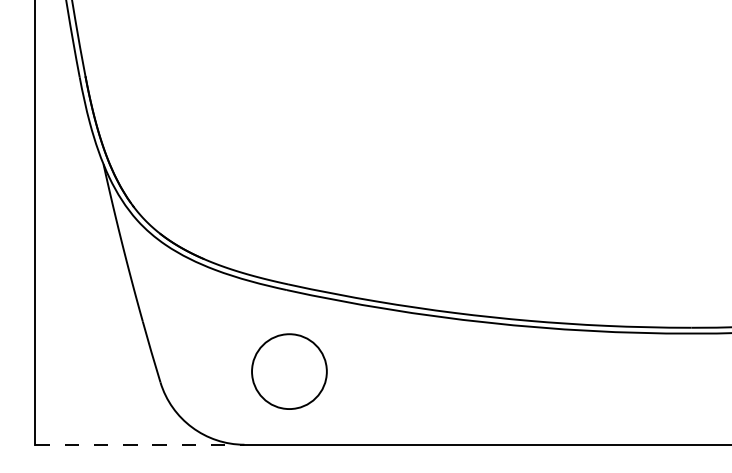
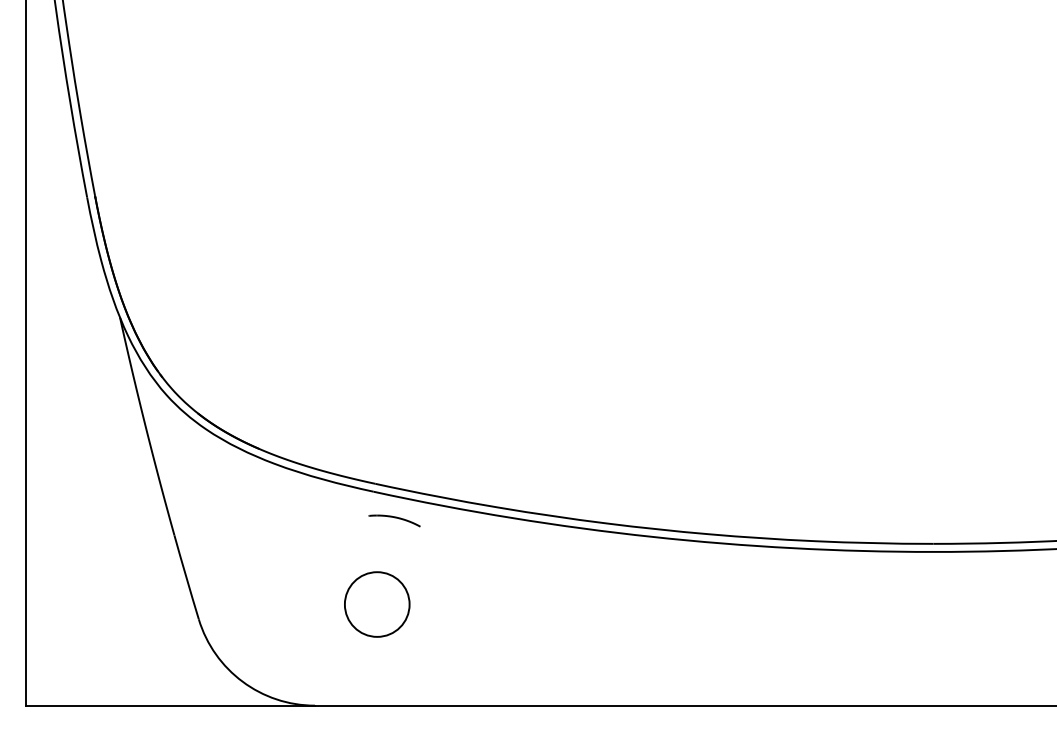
part: (301, 310) -> (394, 520), added
circle: (288, 371) -> (376, 604), size x0.62
line: (139, 444) -> (170, 705), dashed -> solid

